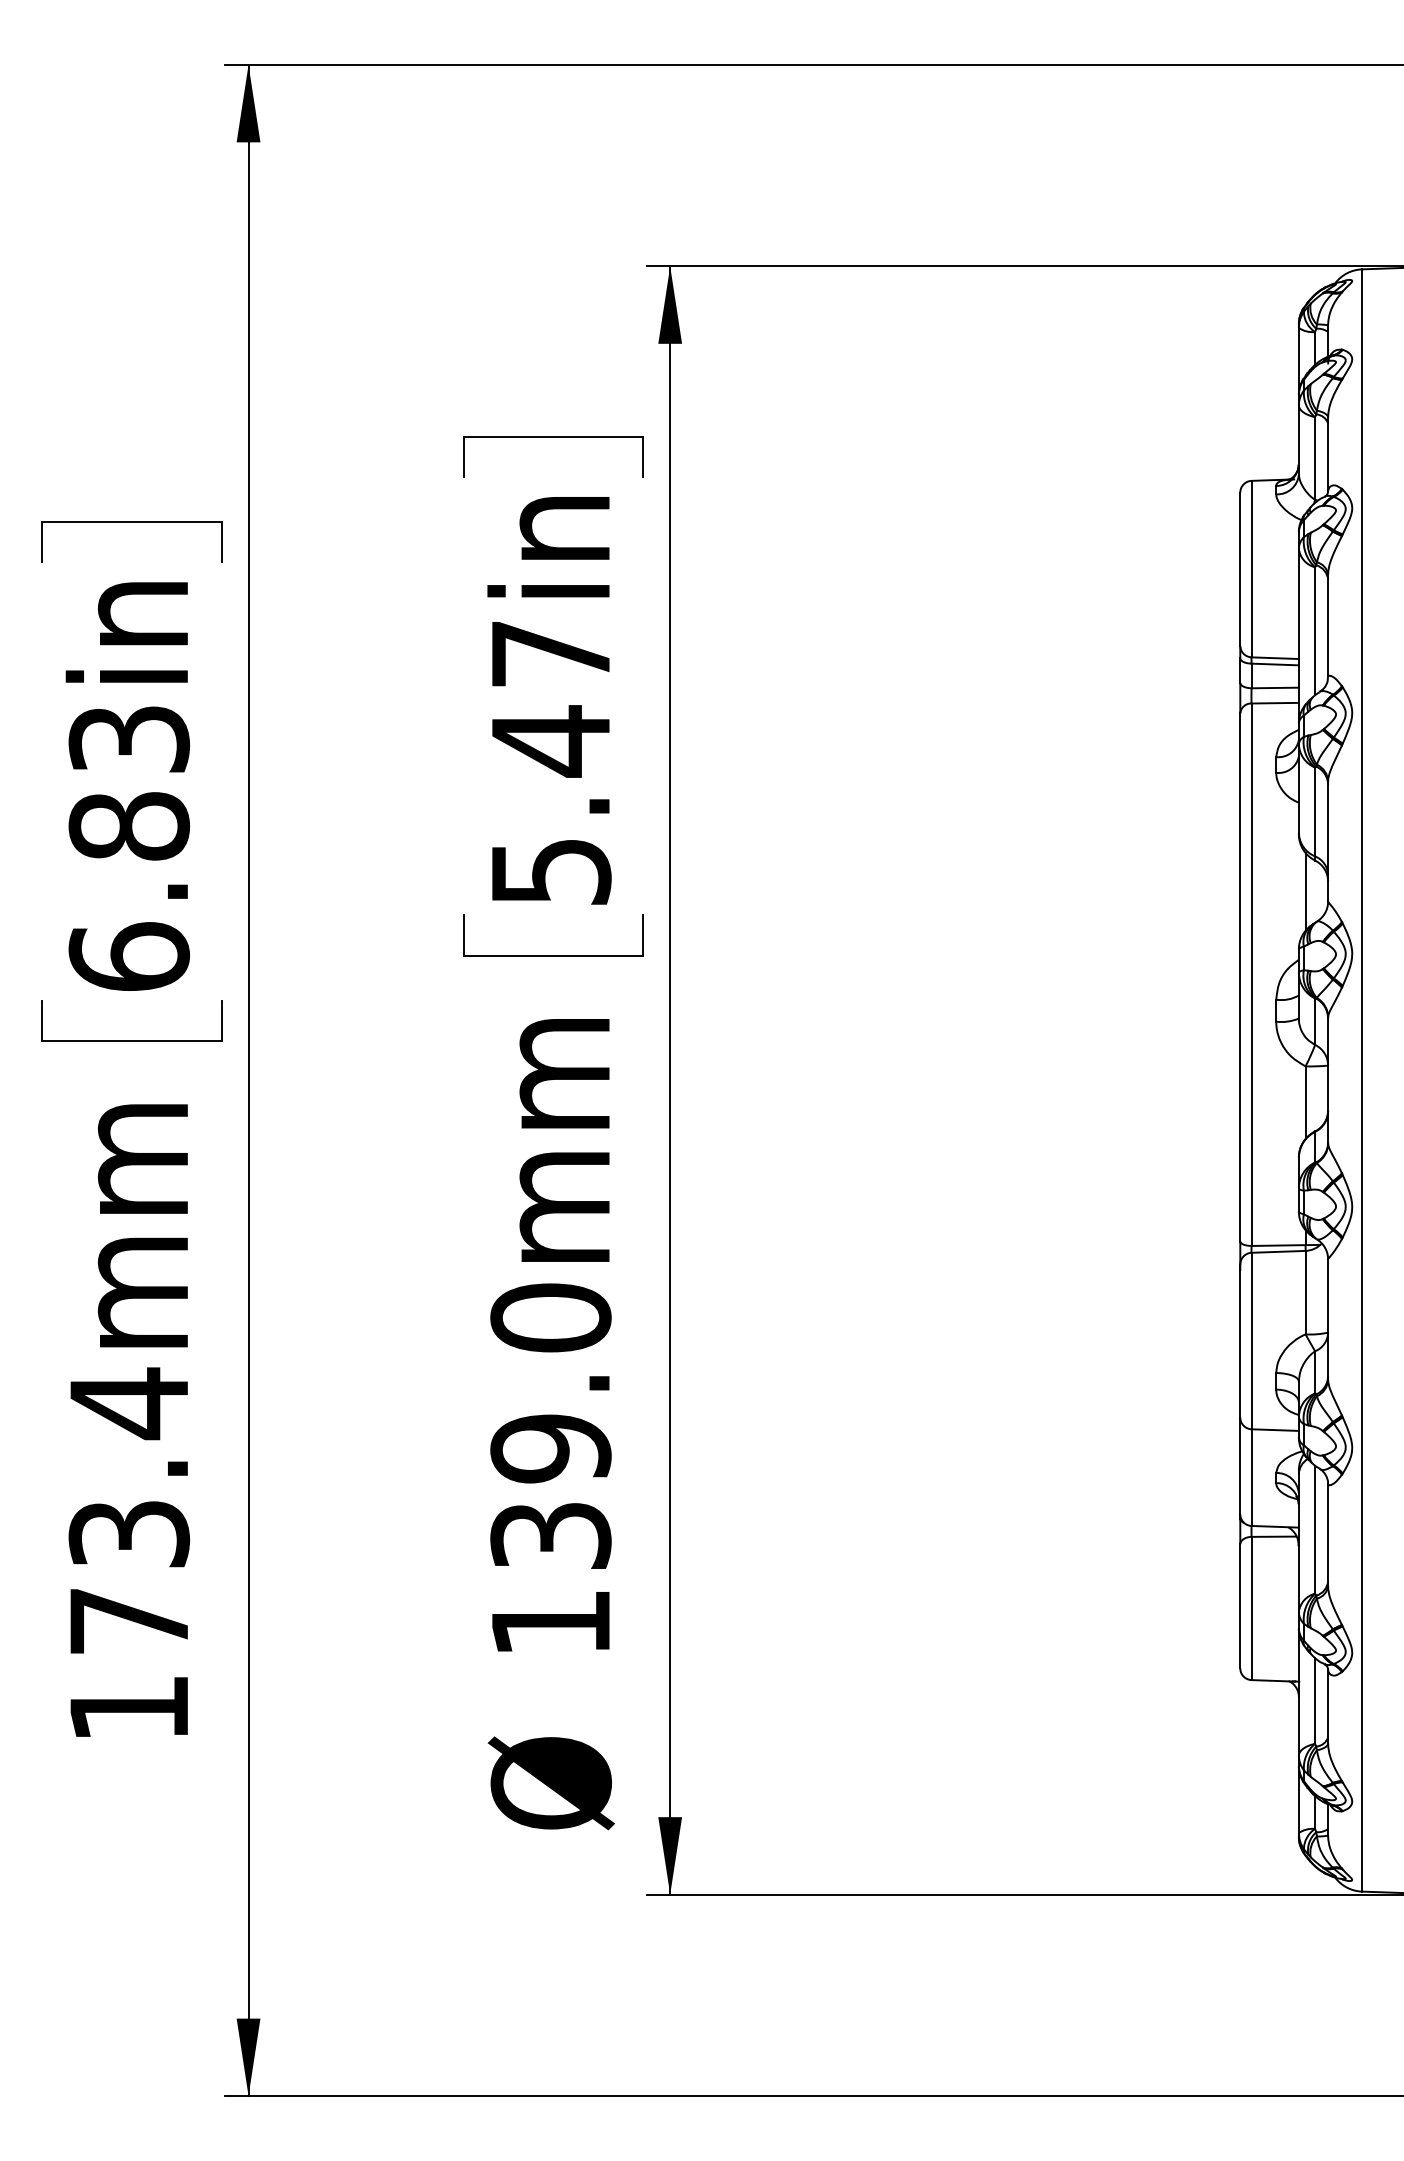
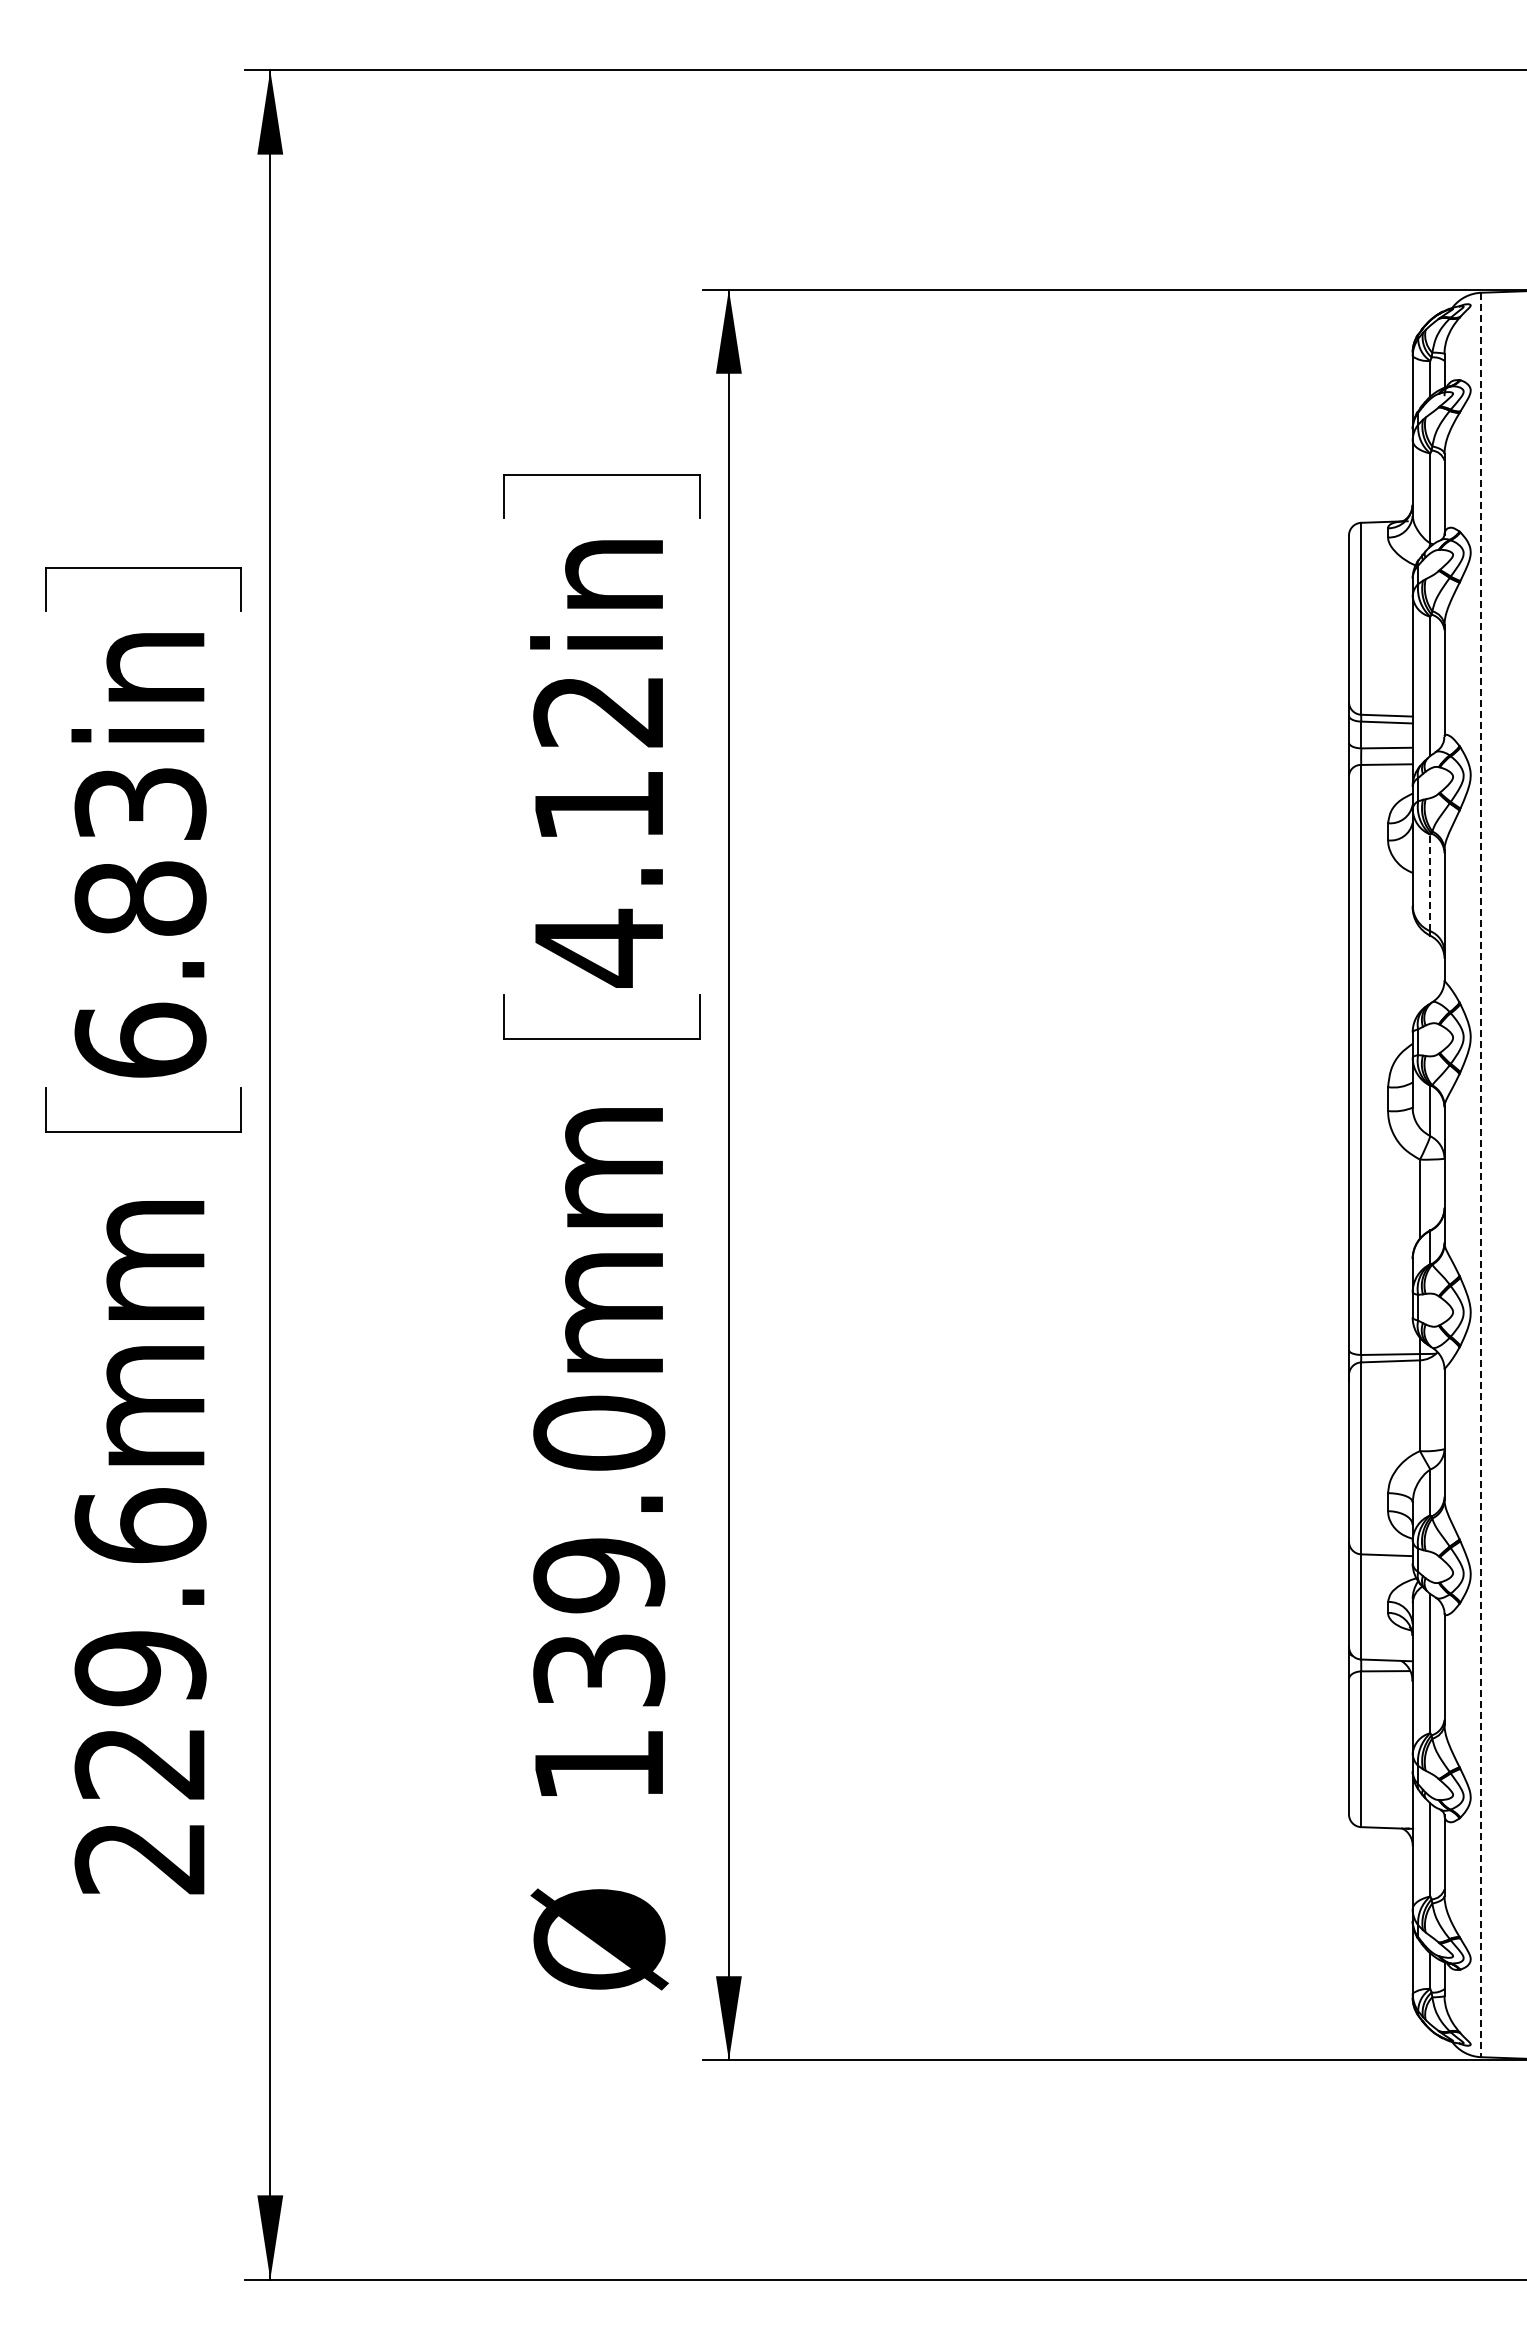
text: (551, 764) -> (599, 831), 5.47in -> 4.12in
line: (1315, 811) -> (1430, 882), solid -> dashed
line: (1305, 891) -> (1419, 969), removed
line: (1362, 1080) -> (1481, 1175), solid -> dashed
text: (129, 1554) -> (140, 1690), 173.4mm -> 229.6mm

